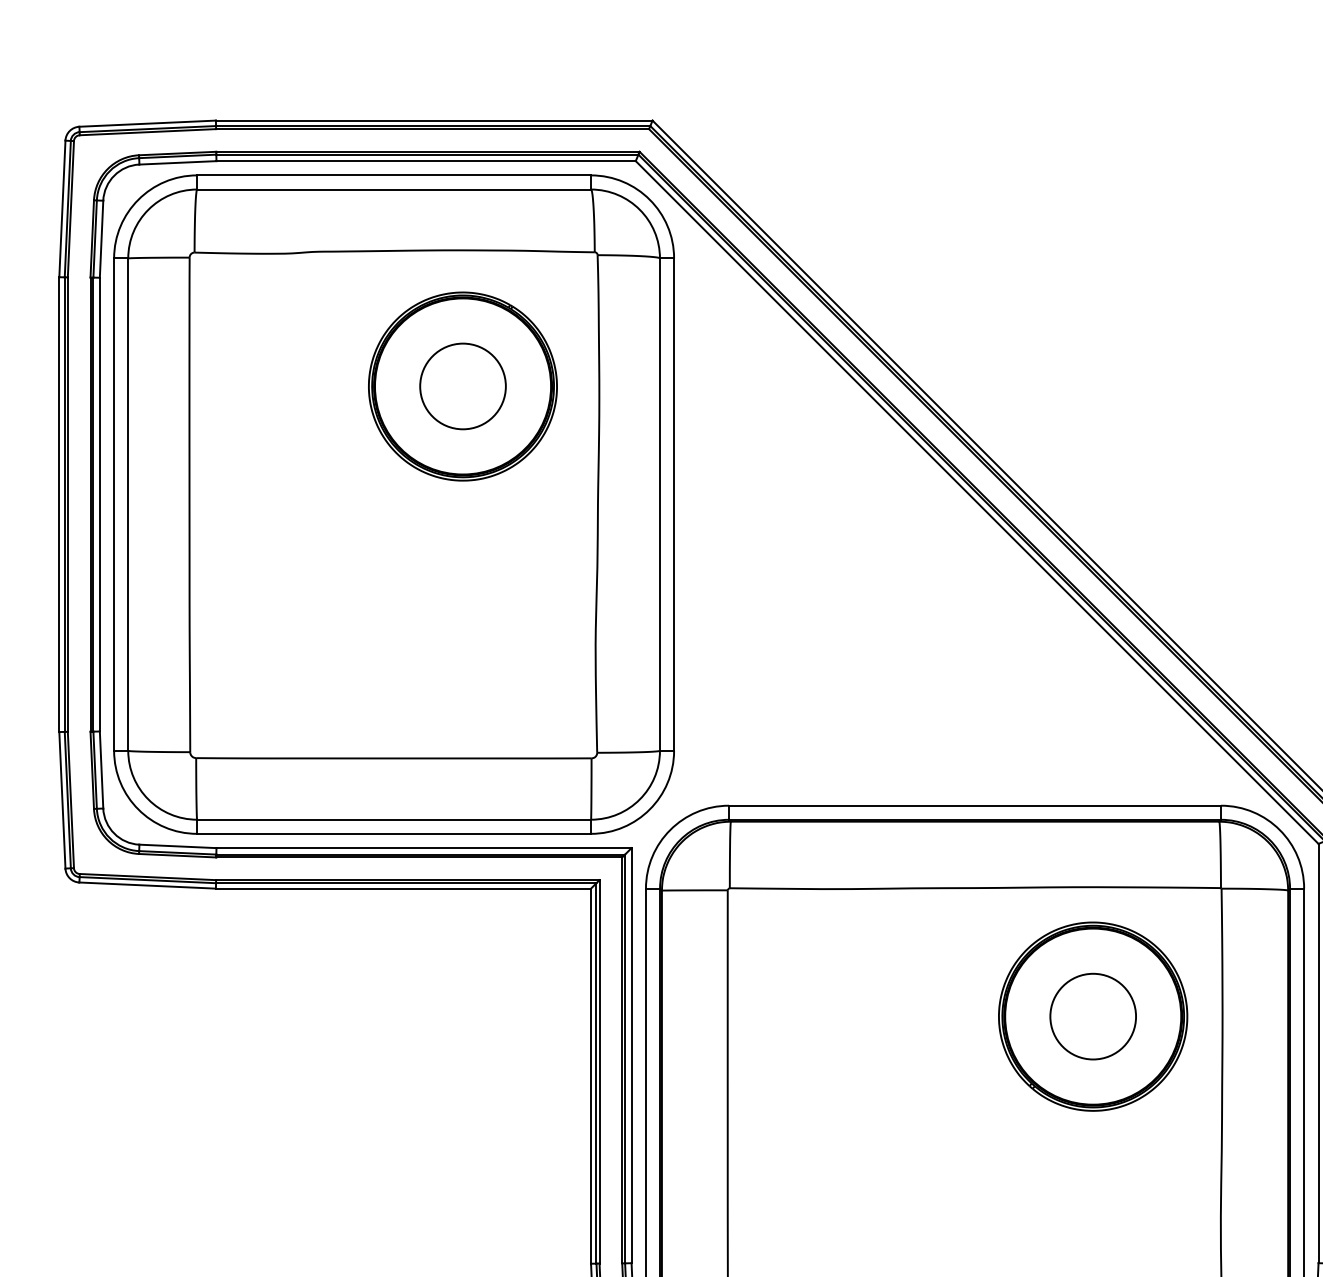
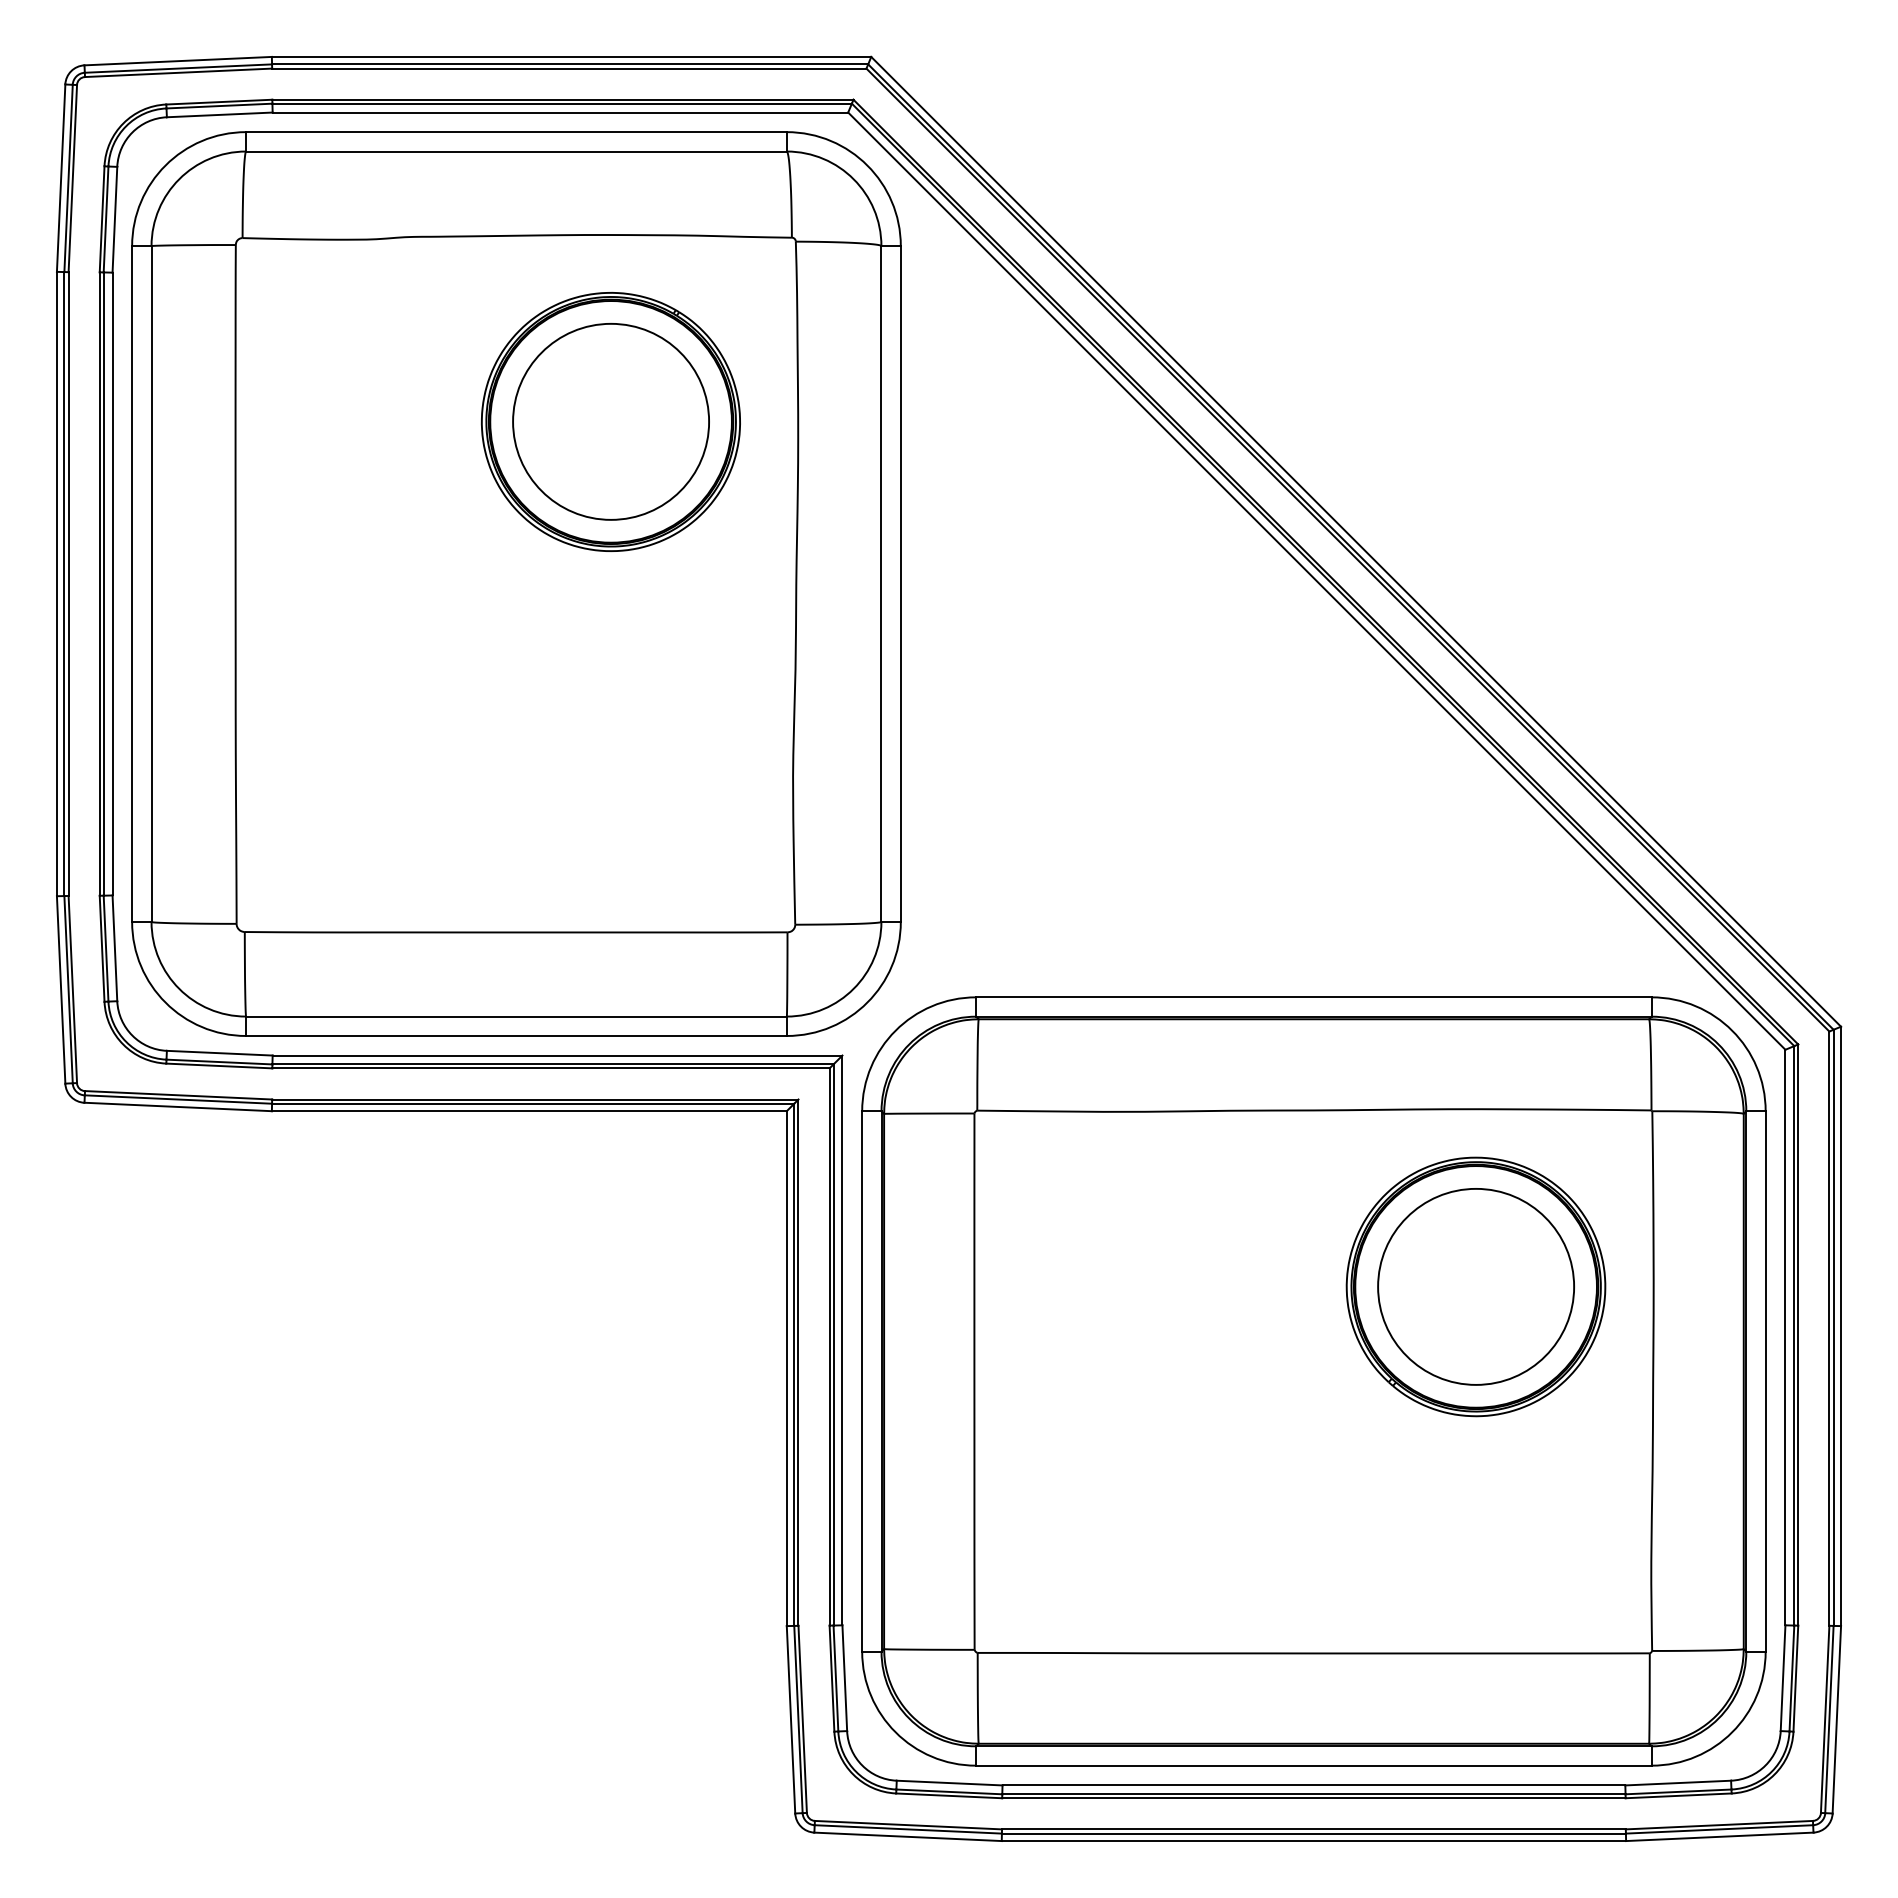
circle: (463, 386) -> (611, 421), size x1.67
circle: (1093, 1016) -> (1476, 1286), size x1.67

